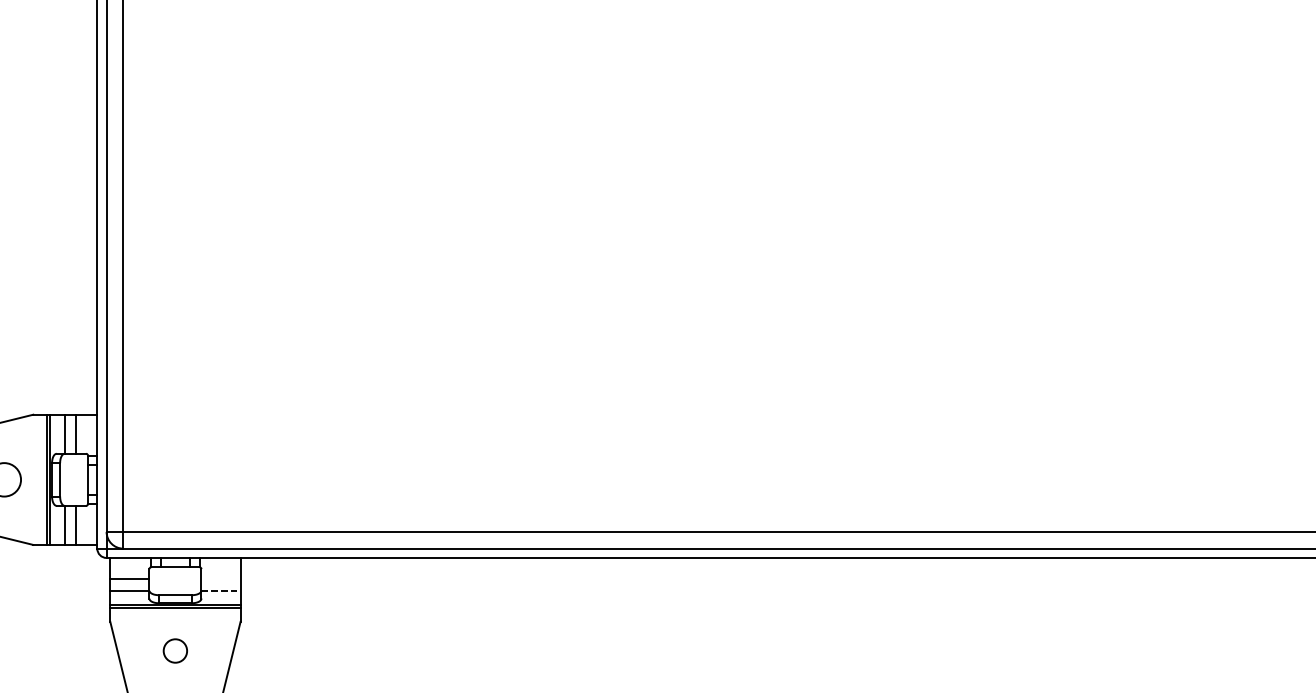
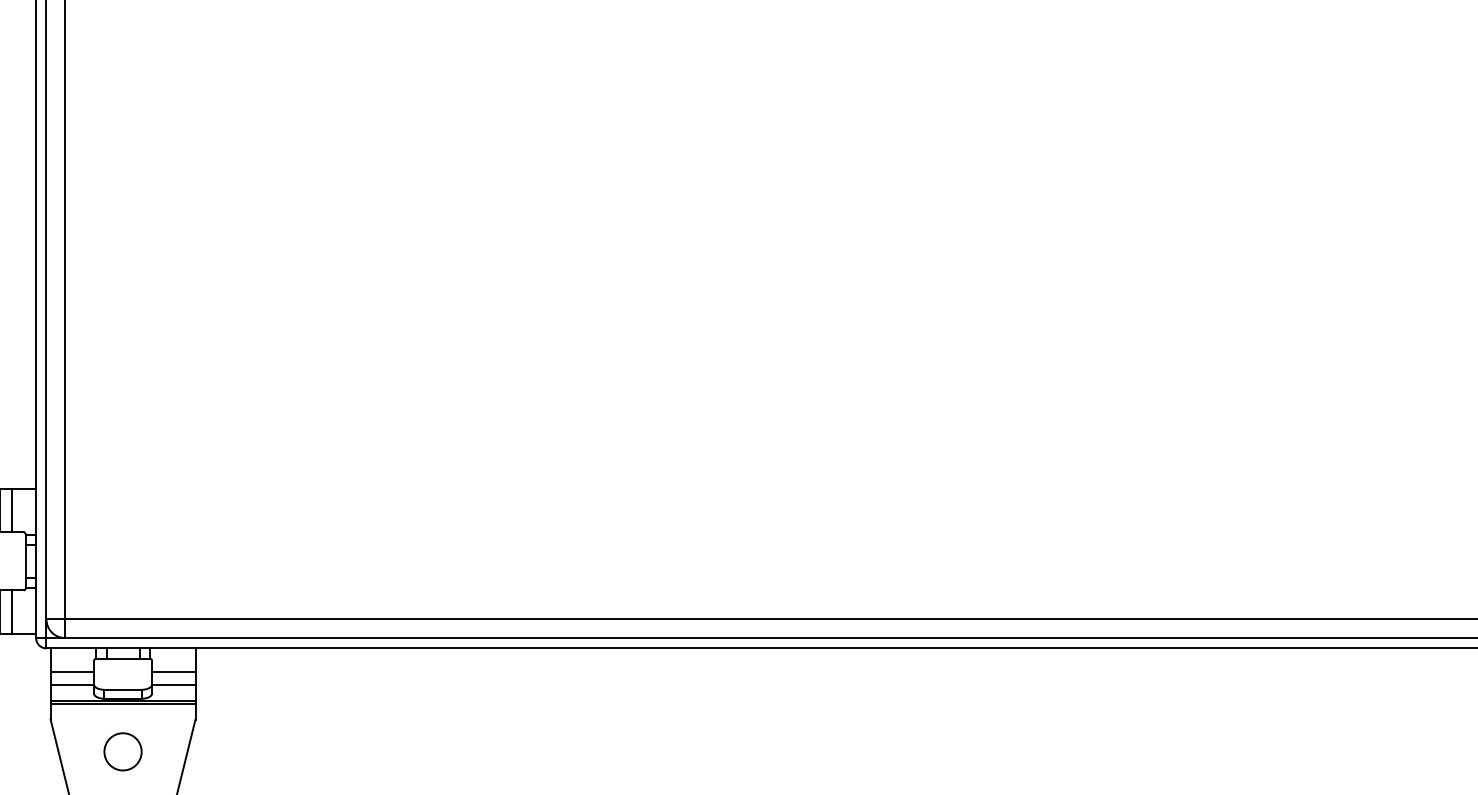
line: (220, 579) -> (173, 672), added
line: (220, 590) -> (173, 684), dashed -> solid
circle: (174, 650) -> (122, 751), size x1.43

